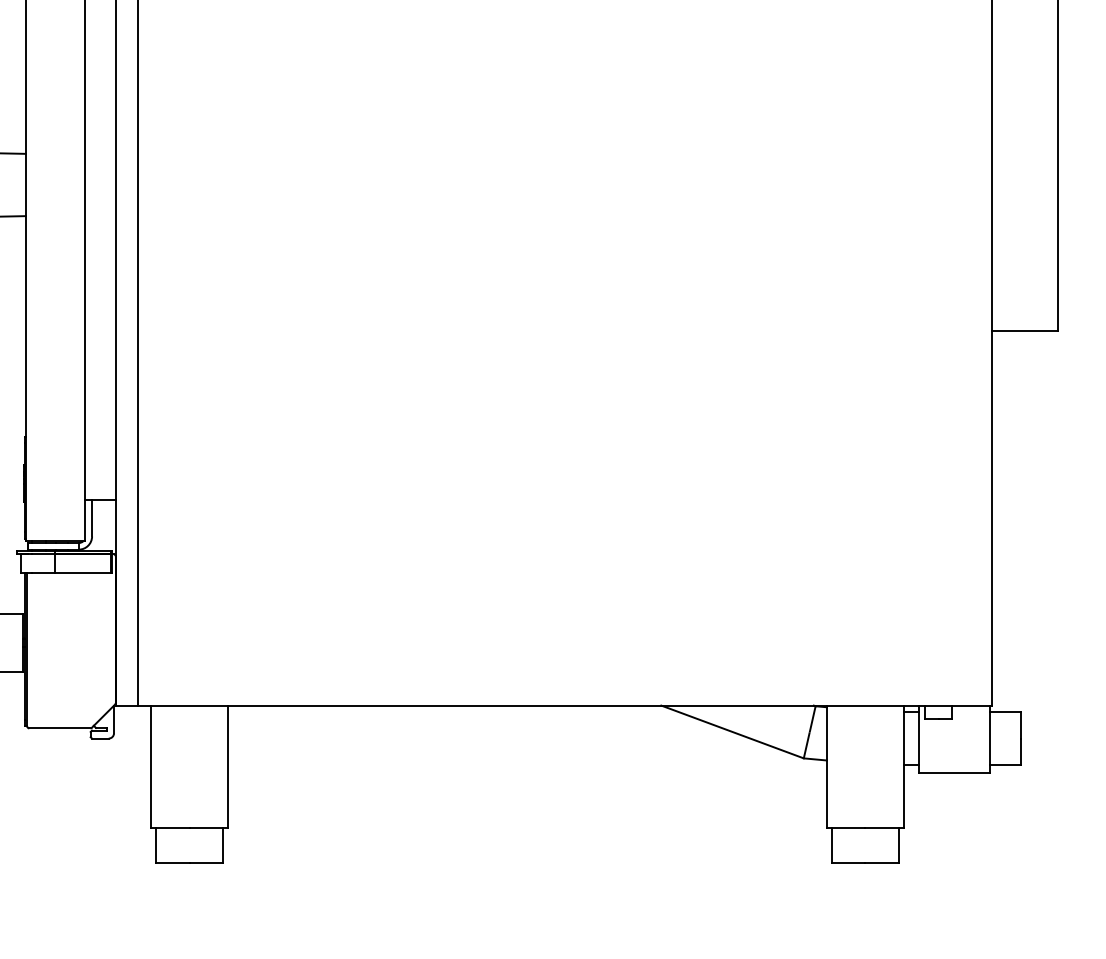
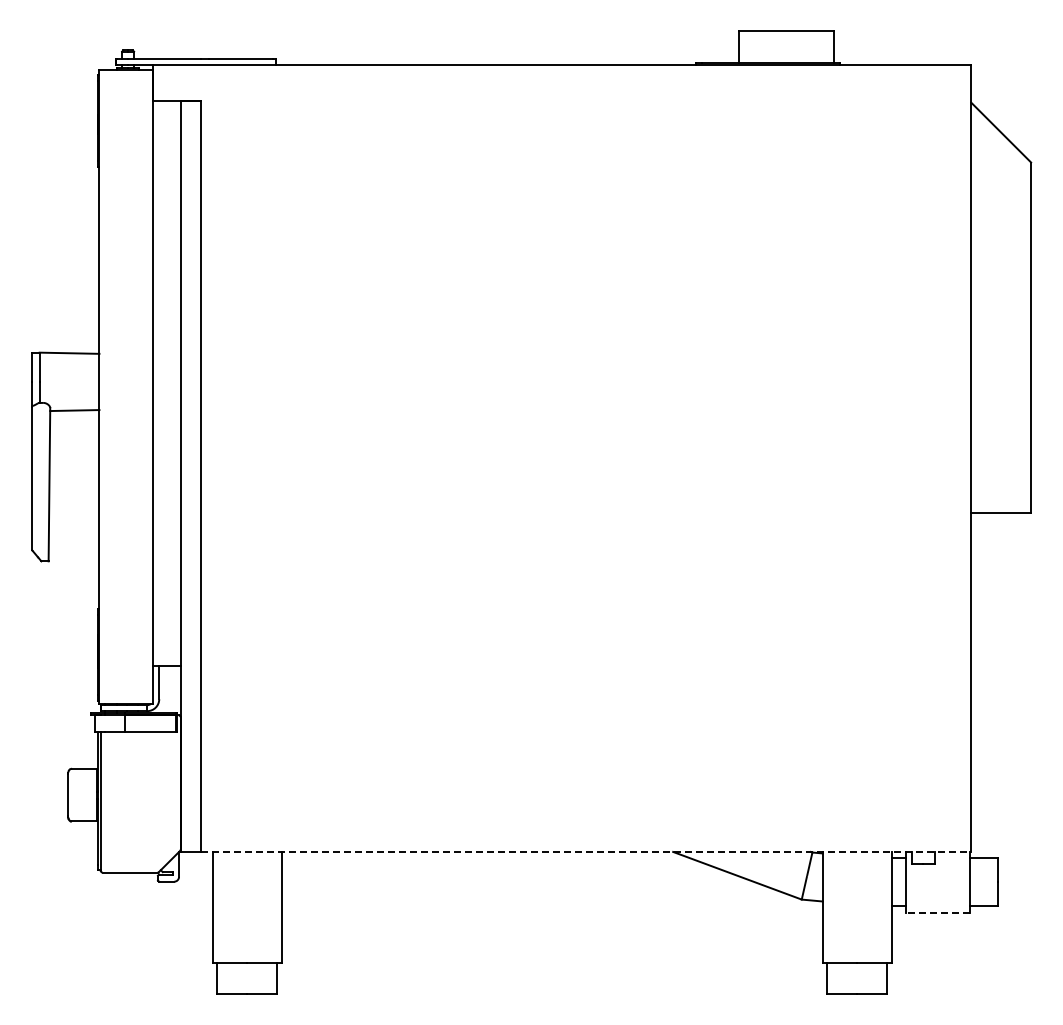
line: (565, 705) -> (586, 851), solid -> dashed
line: (954, 772) -> (937, 912), solid -> dashed

